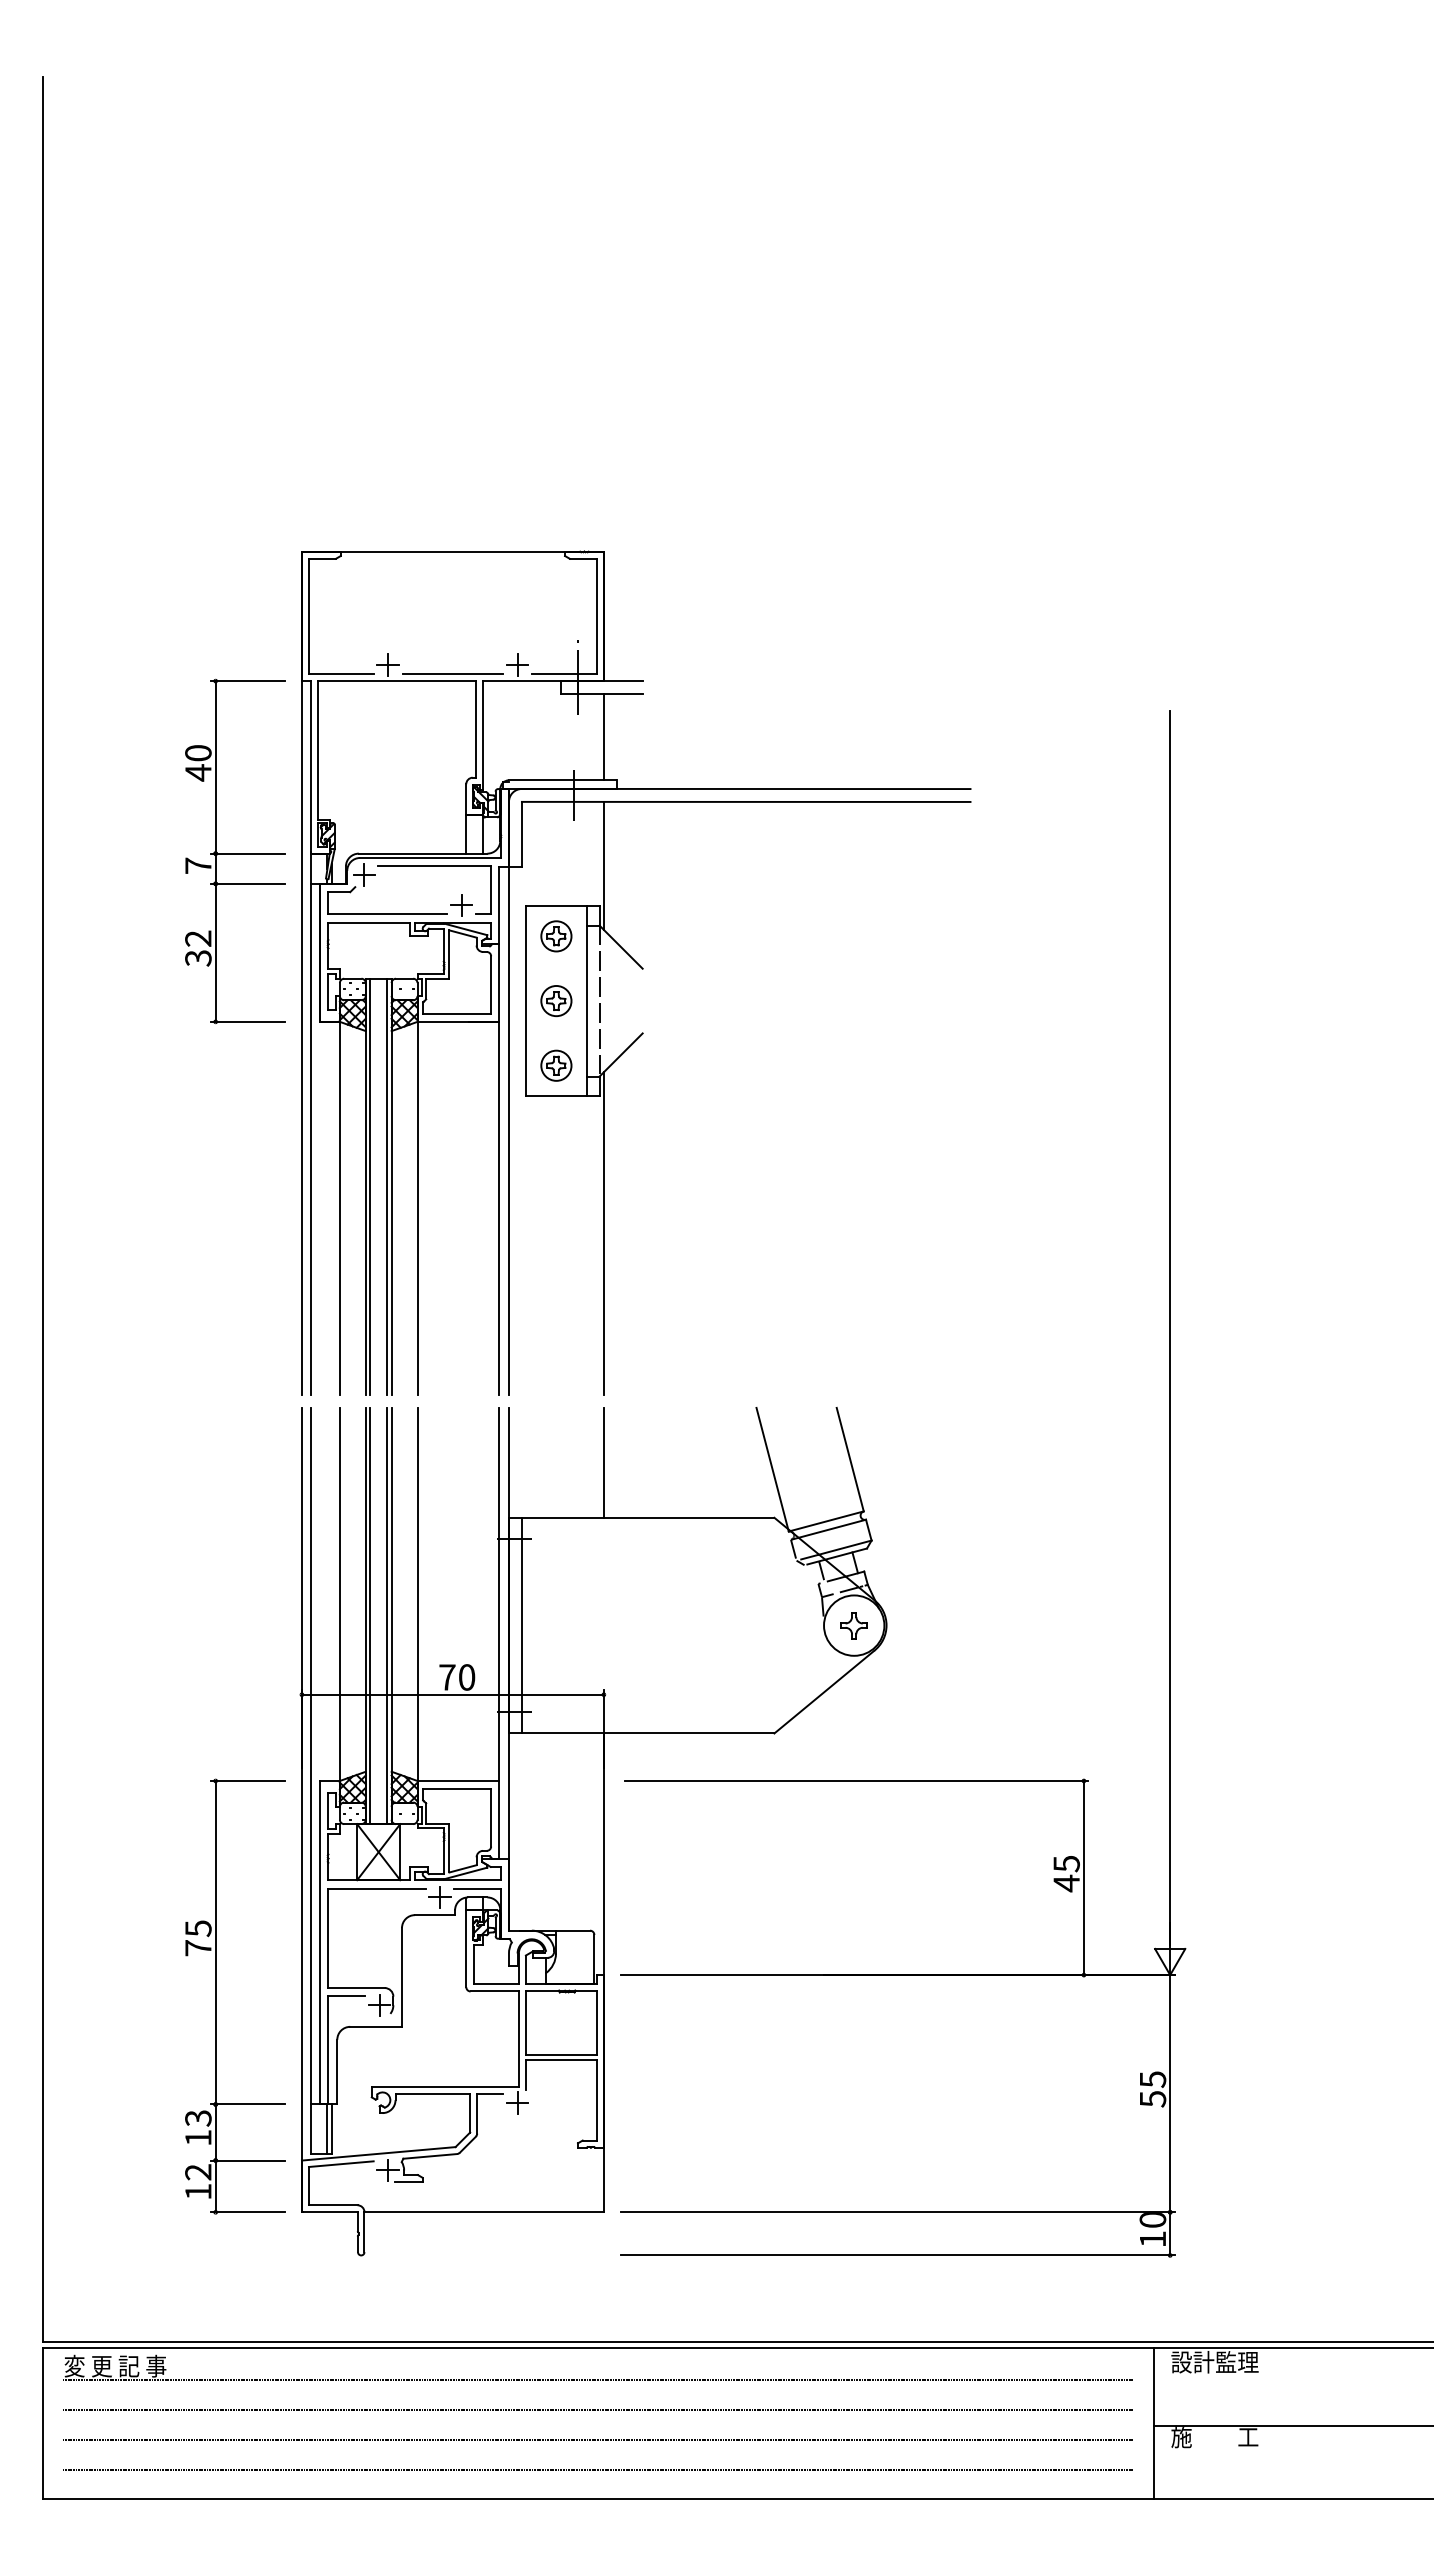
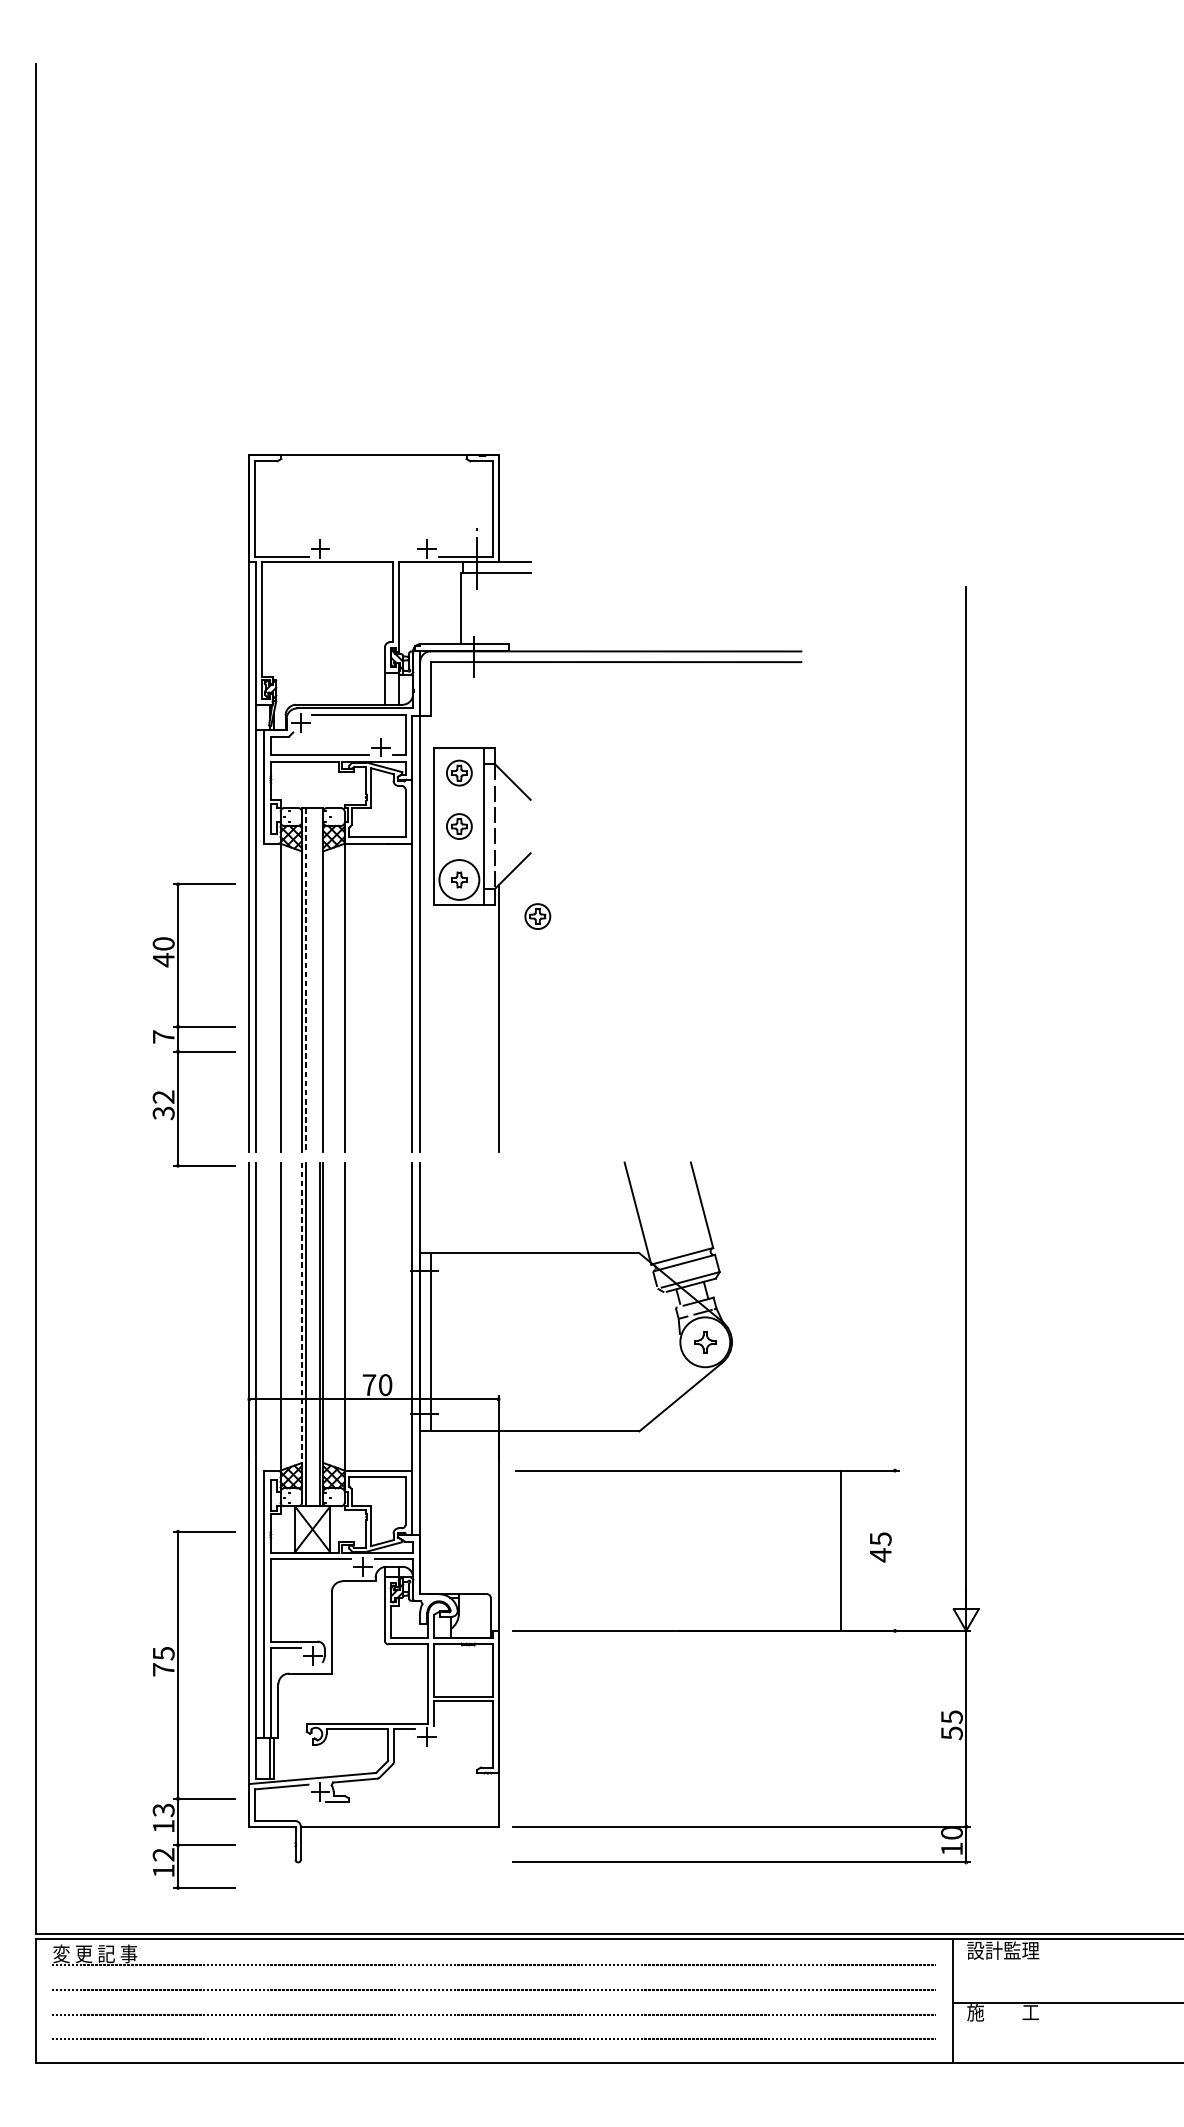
line: (452, 674) -> (373, 556), removed
line: (603, 737) -> (460, 608), moved
part: (235, 851) -> (194, 1025), moved
line: (603, 865) -> (498, 714), removed
circle: (556, 1065) -> (459, 879), size x1.6
part: (651, 1110) -> (537, 916), added
line: (387, 1186) -> (319, 979), removed
line: (370, 1187) -> (305, 980), solid -> dashed
line: (603, 1462) -> (498, 1207), removed
line: (365, 1616) -> (301, 1334), solid -> dashed
line: (1083, 1878) -> (840, 1551), moved
part: (216, 1996) -> (178, 1709), moved

